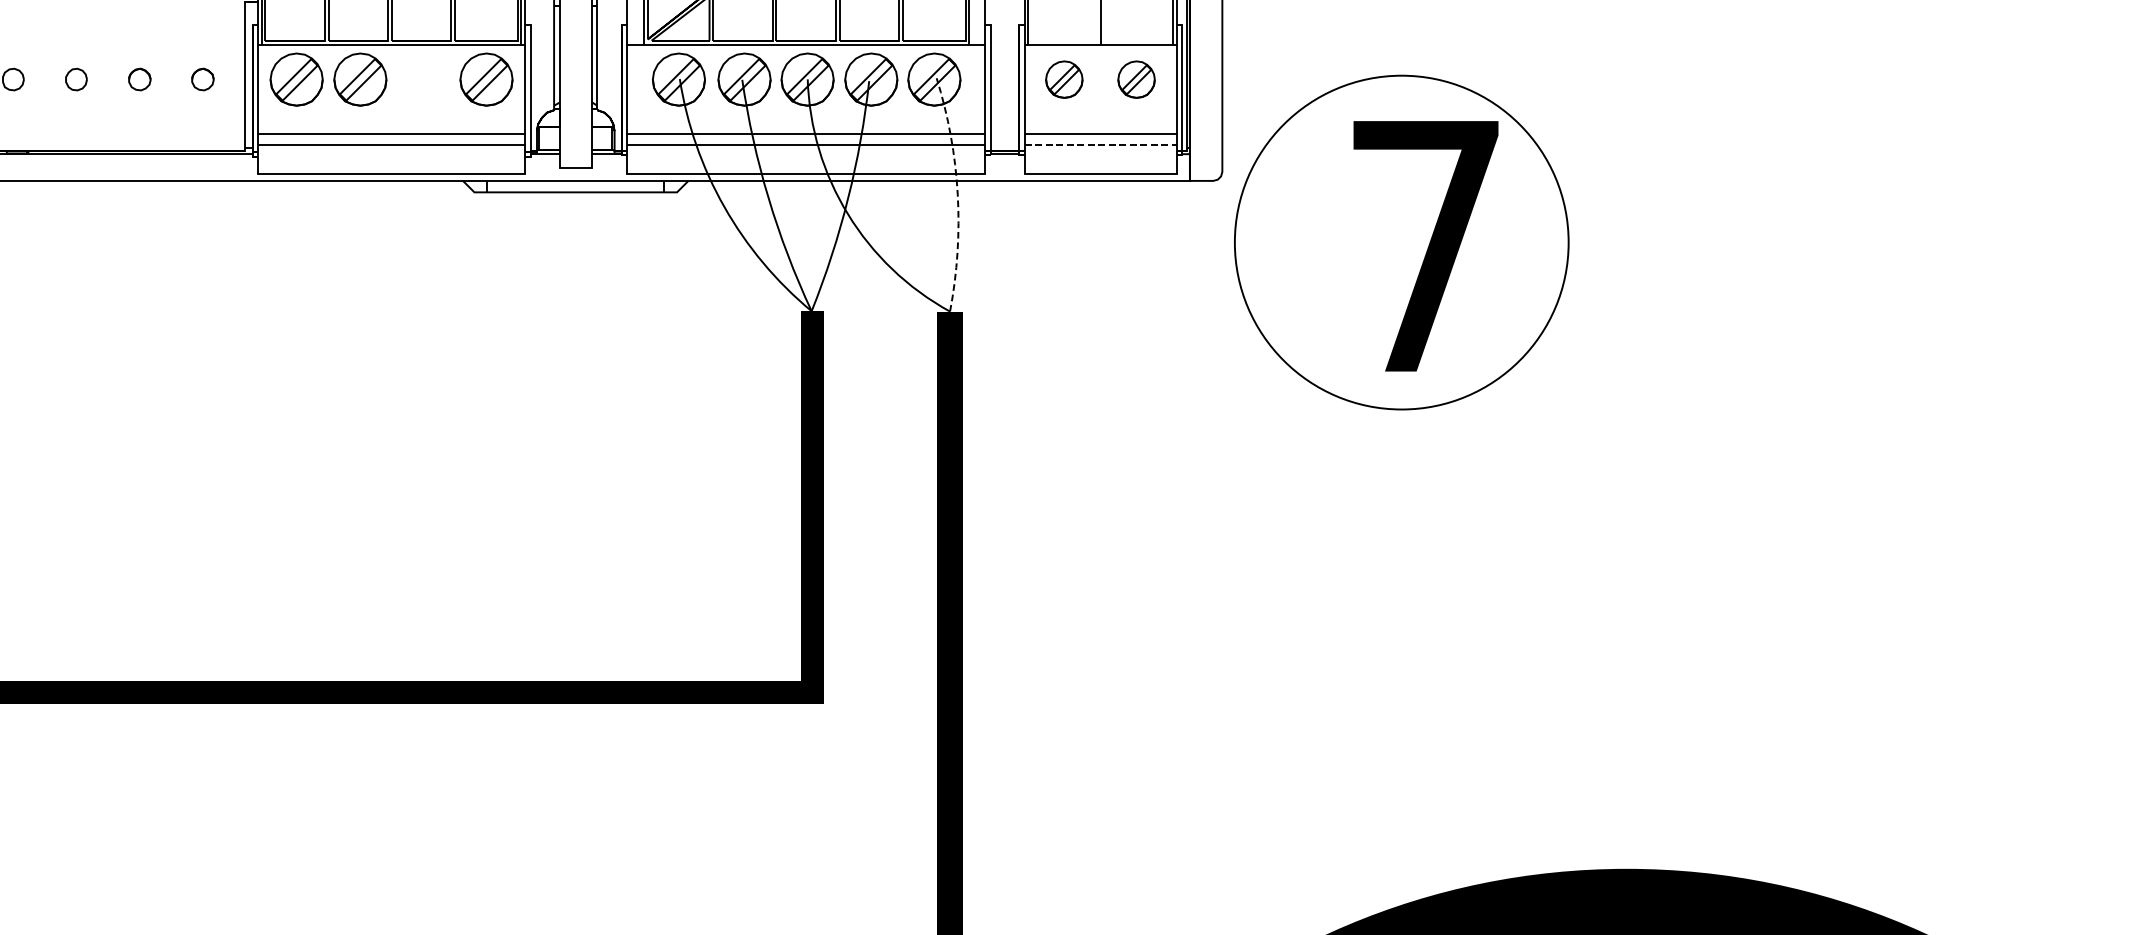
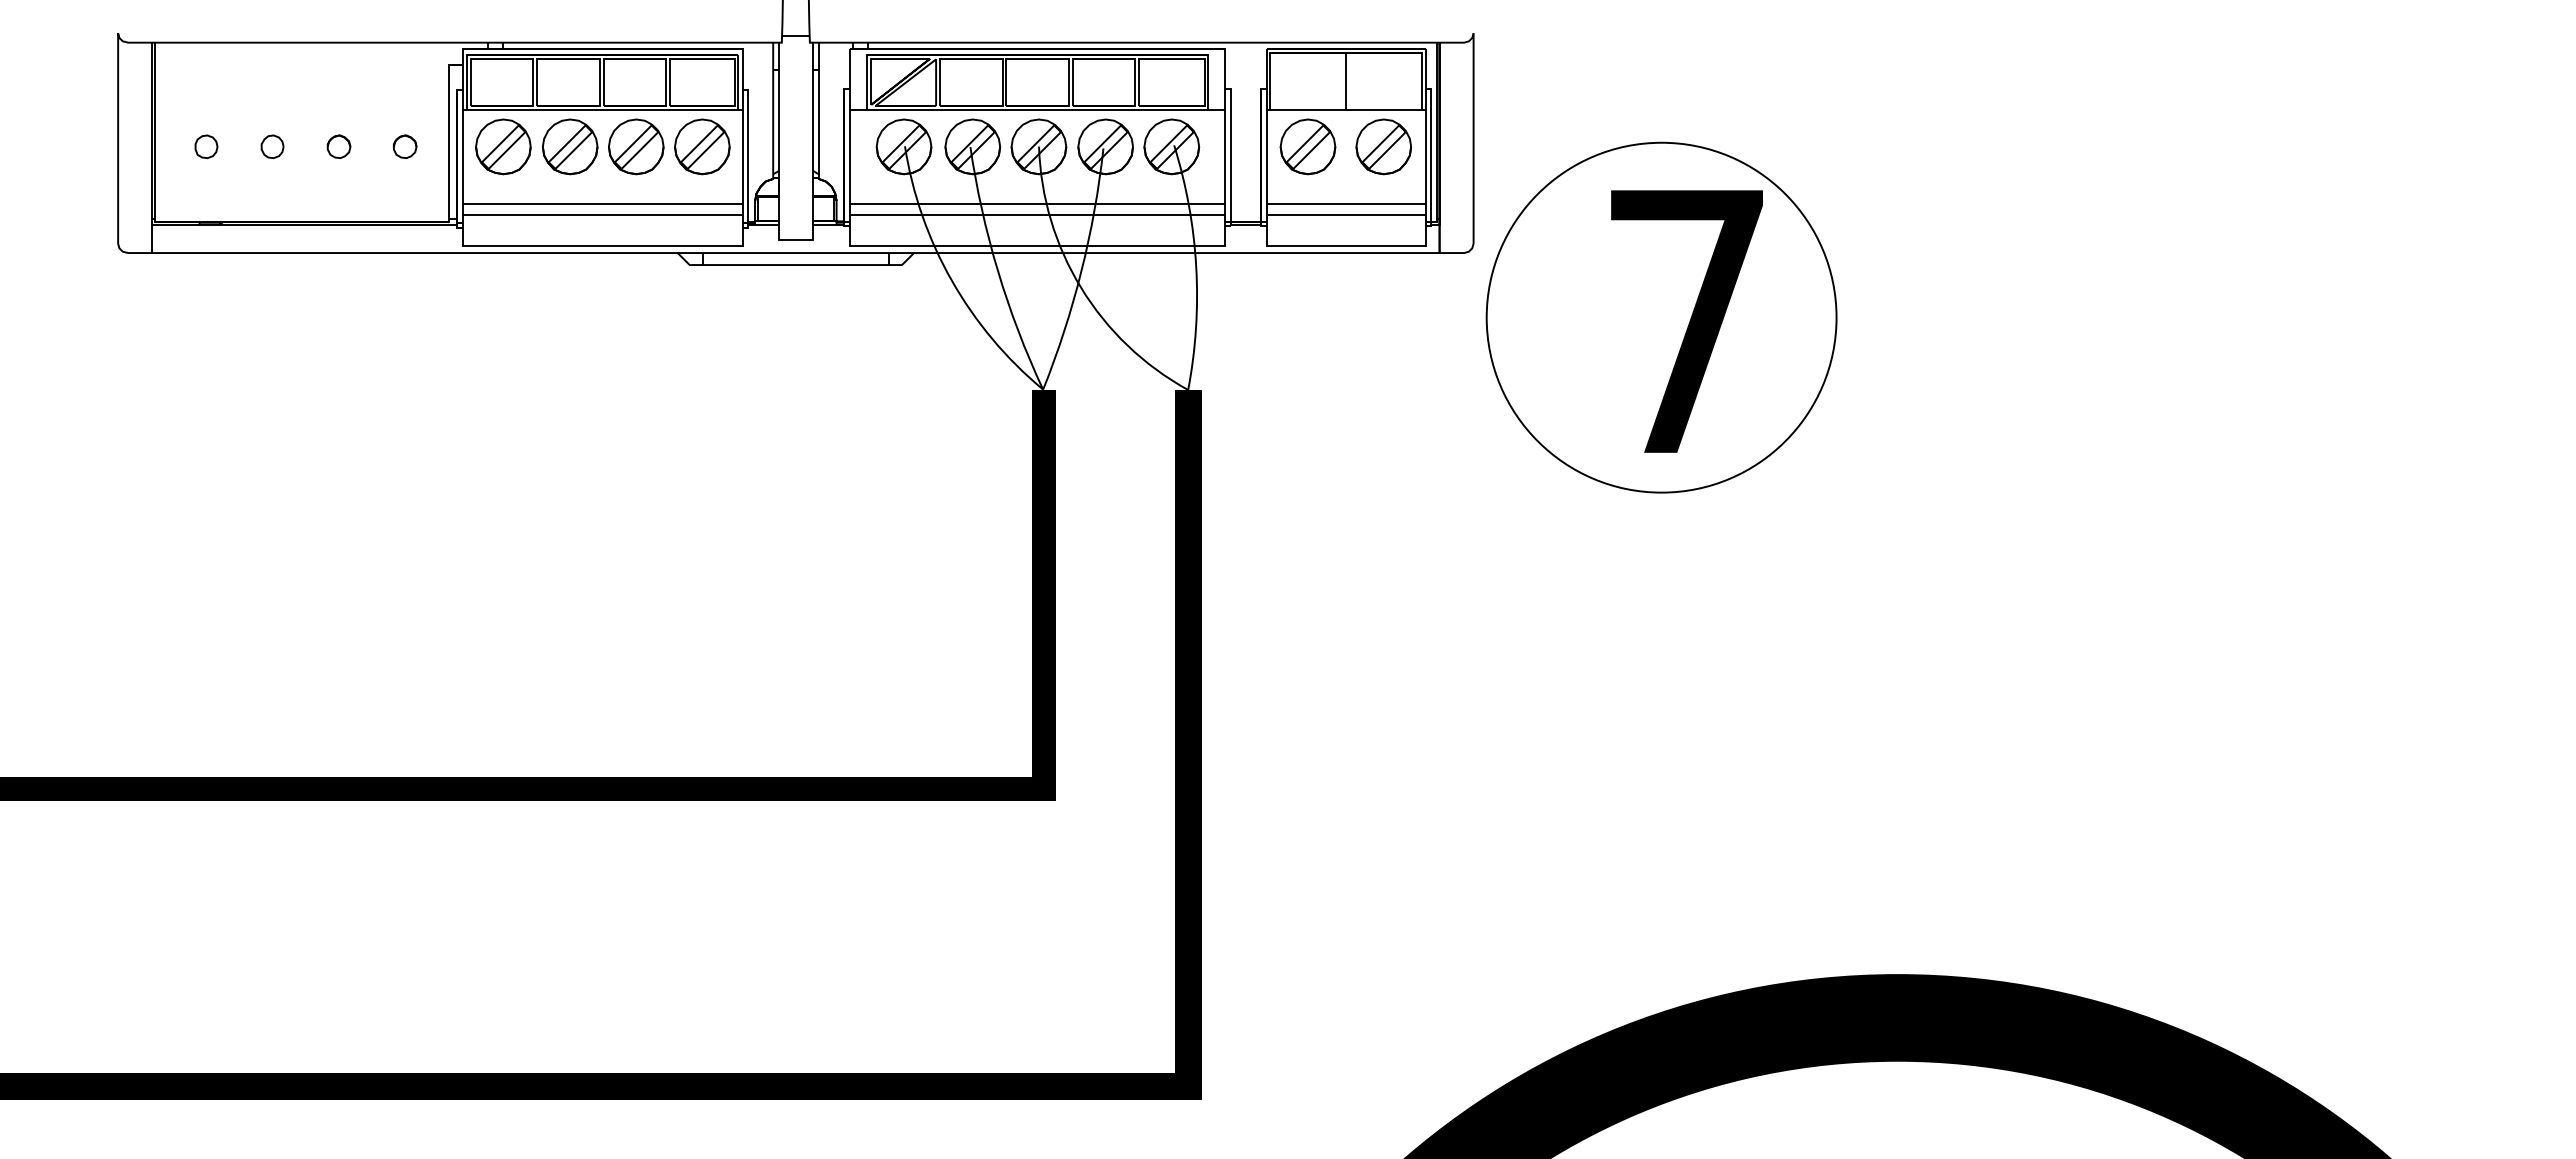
part: (423, 79) -> (636, 146), added
part: (1063, 79) -> (1307, 146), size x1.43
part: (1136, 79) -> (1383, 146), size x1.43
line: (1101, 144) -> (1346, 214), dashed -> solid
arc: (957, 193) -> (1196, 266), dashed -> solid

